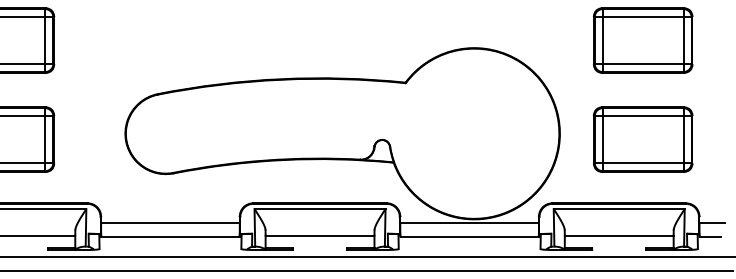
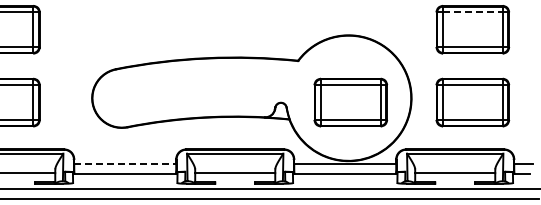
line: (642, 17) -> (472, 12), solid -> dashed
part: (476, 139) -> (350, 102), added
line: (170, 223) -> (125, 164), solid -> dashed

